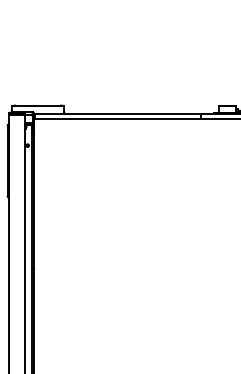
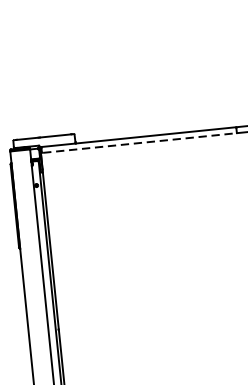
line: (118, 118) -> (140, 142), solid -> dashed

